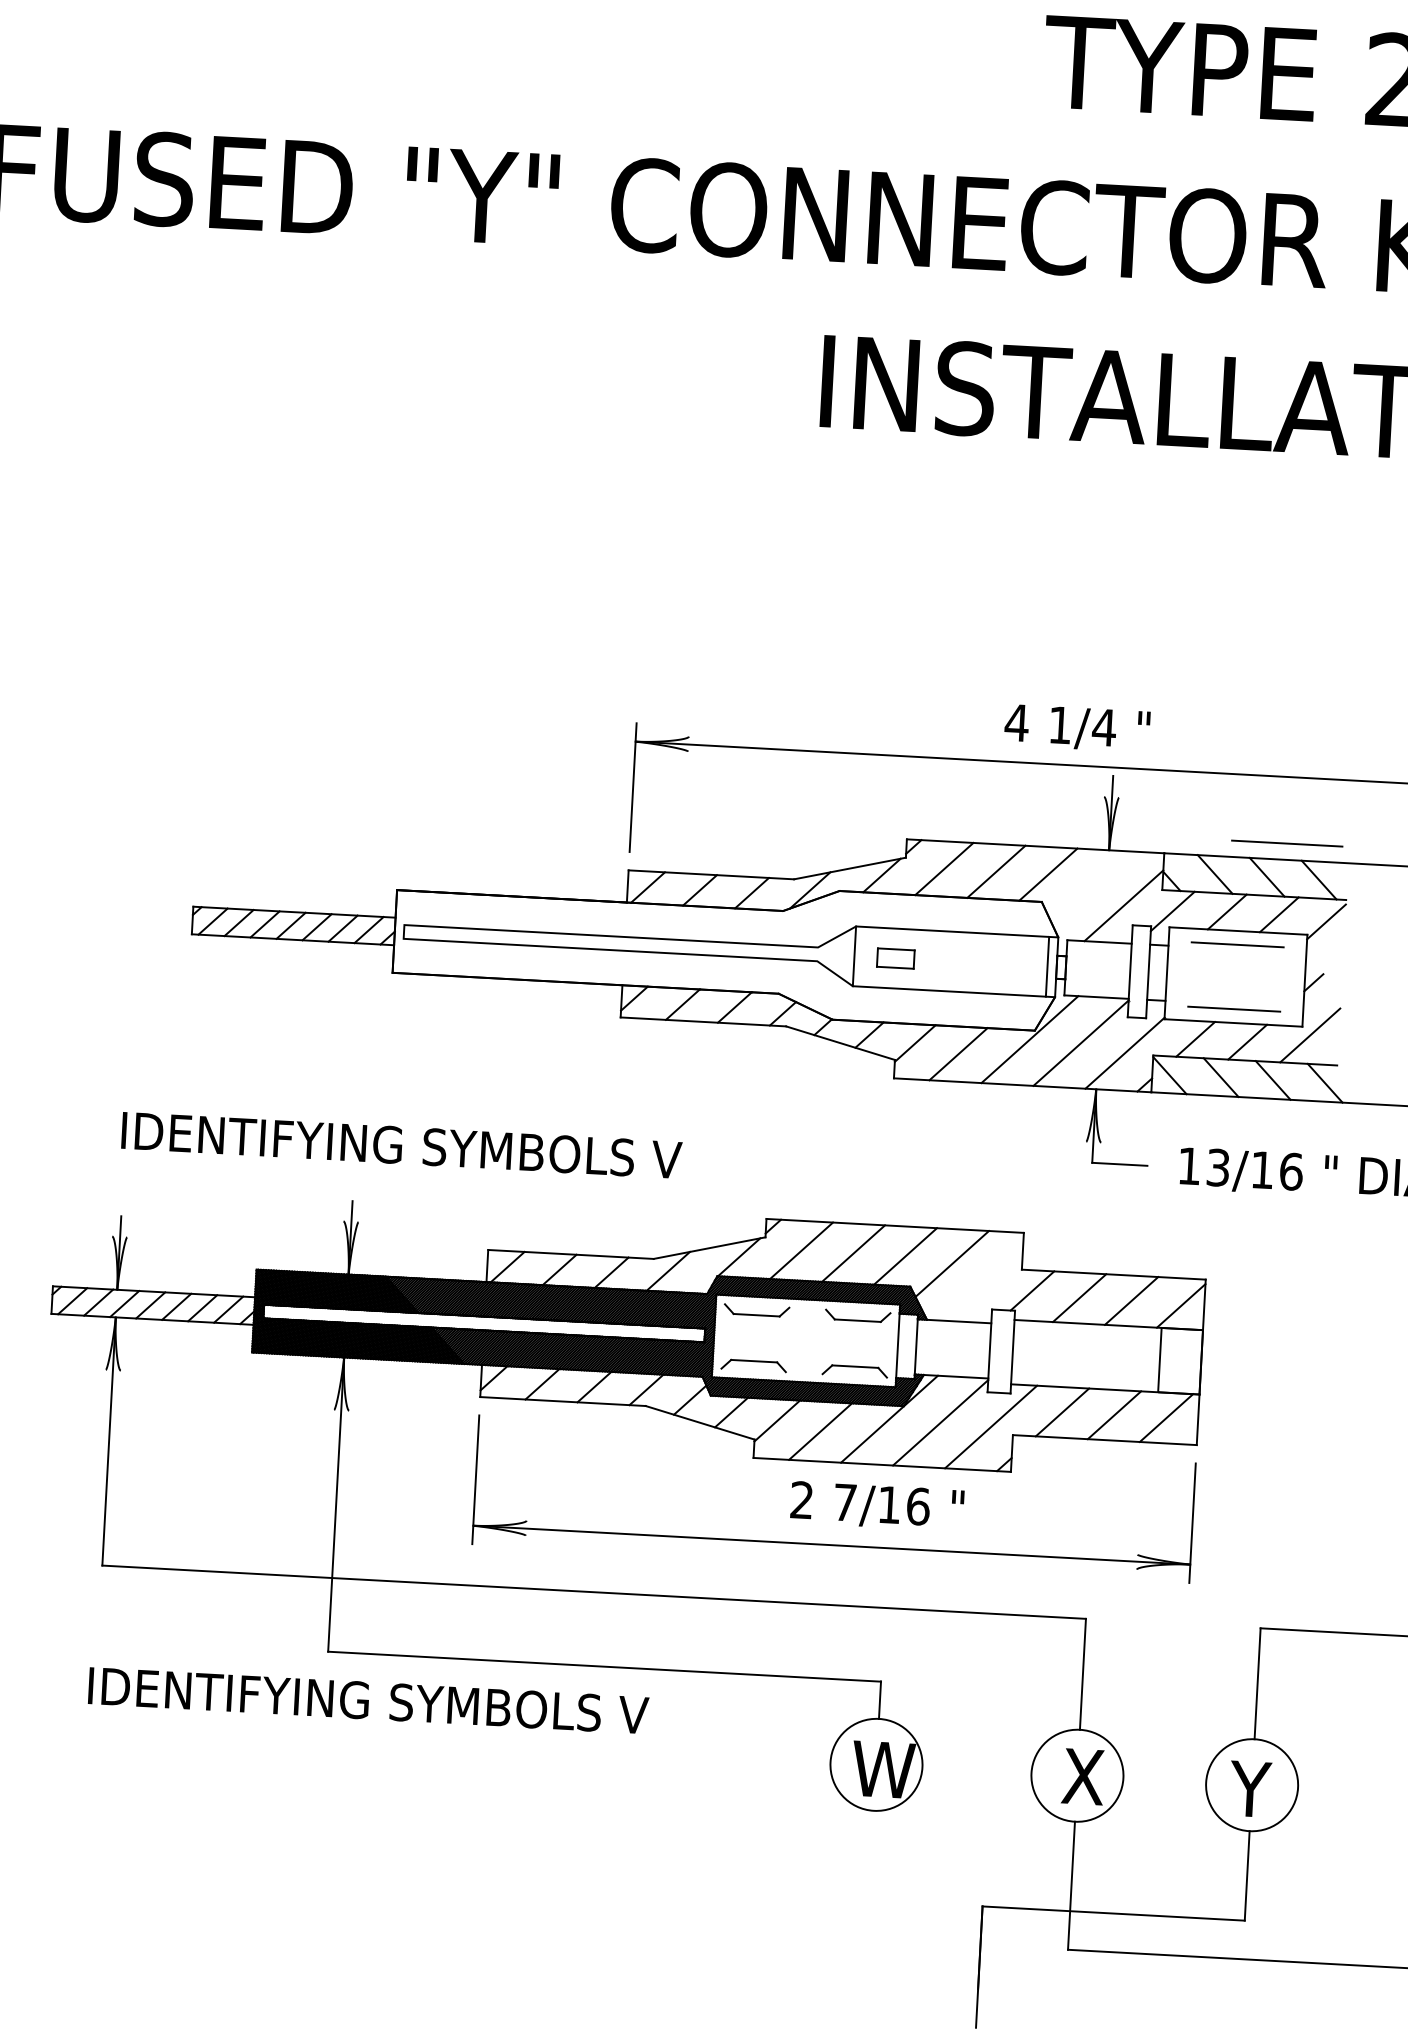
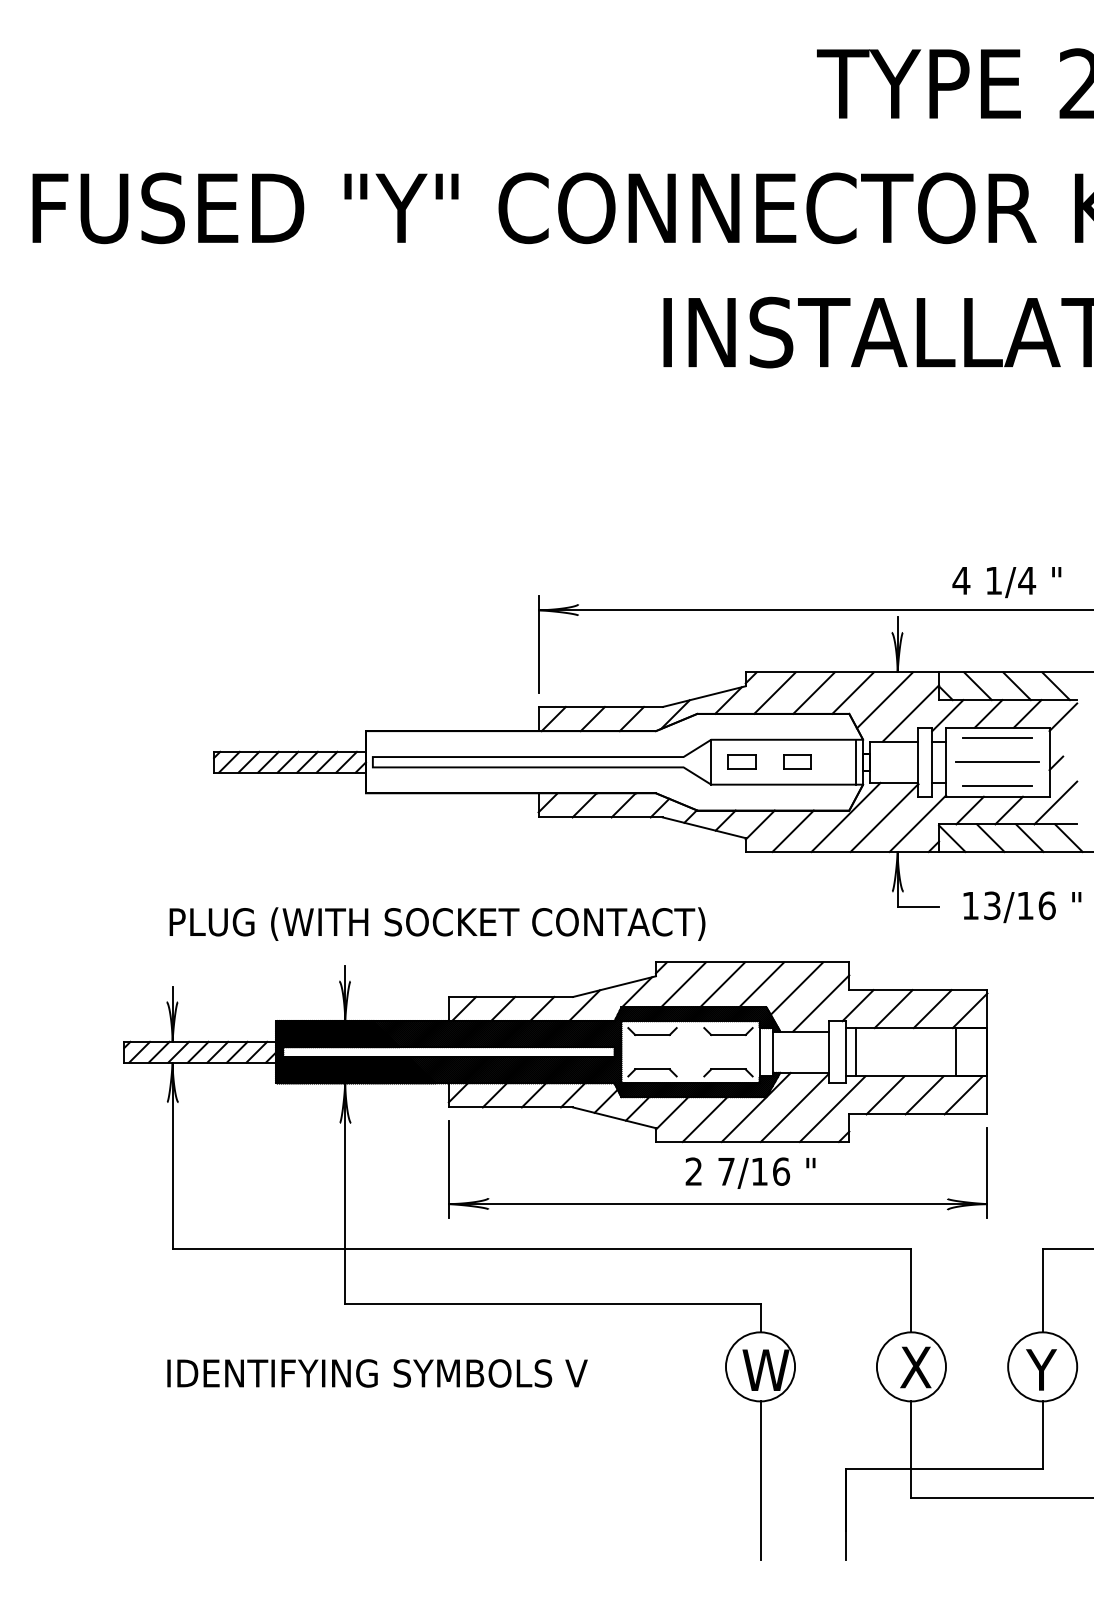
text: (1076, 728) -> (1006, 582), moved
line: (1286, 842) -> (997, 761), moved
line: (1089, 886) -> (884, 700), added
part: (969, 961) -> (797, 761), added
text: (481, 1151) -> (439, 923), IDENTIFYING SYMBOLS V -> PLUG (WITH SOCKET CONTACT)
line: (983, 1285) -> (821, 1003), added
line: (1026, 1353) -> (856, 1052), added
text: (368, 1700) -> (377, 1373), moved
line: (868, 1916) -> (760, 1480), added

